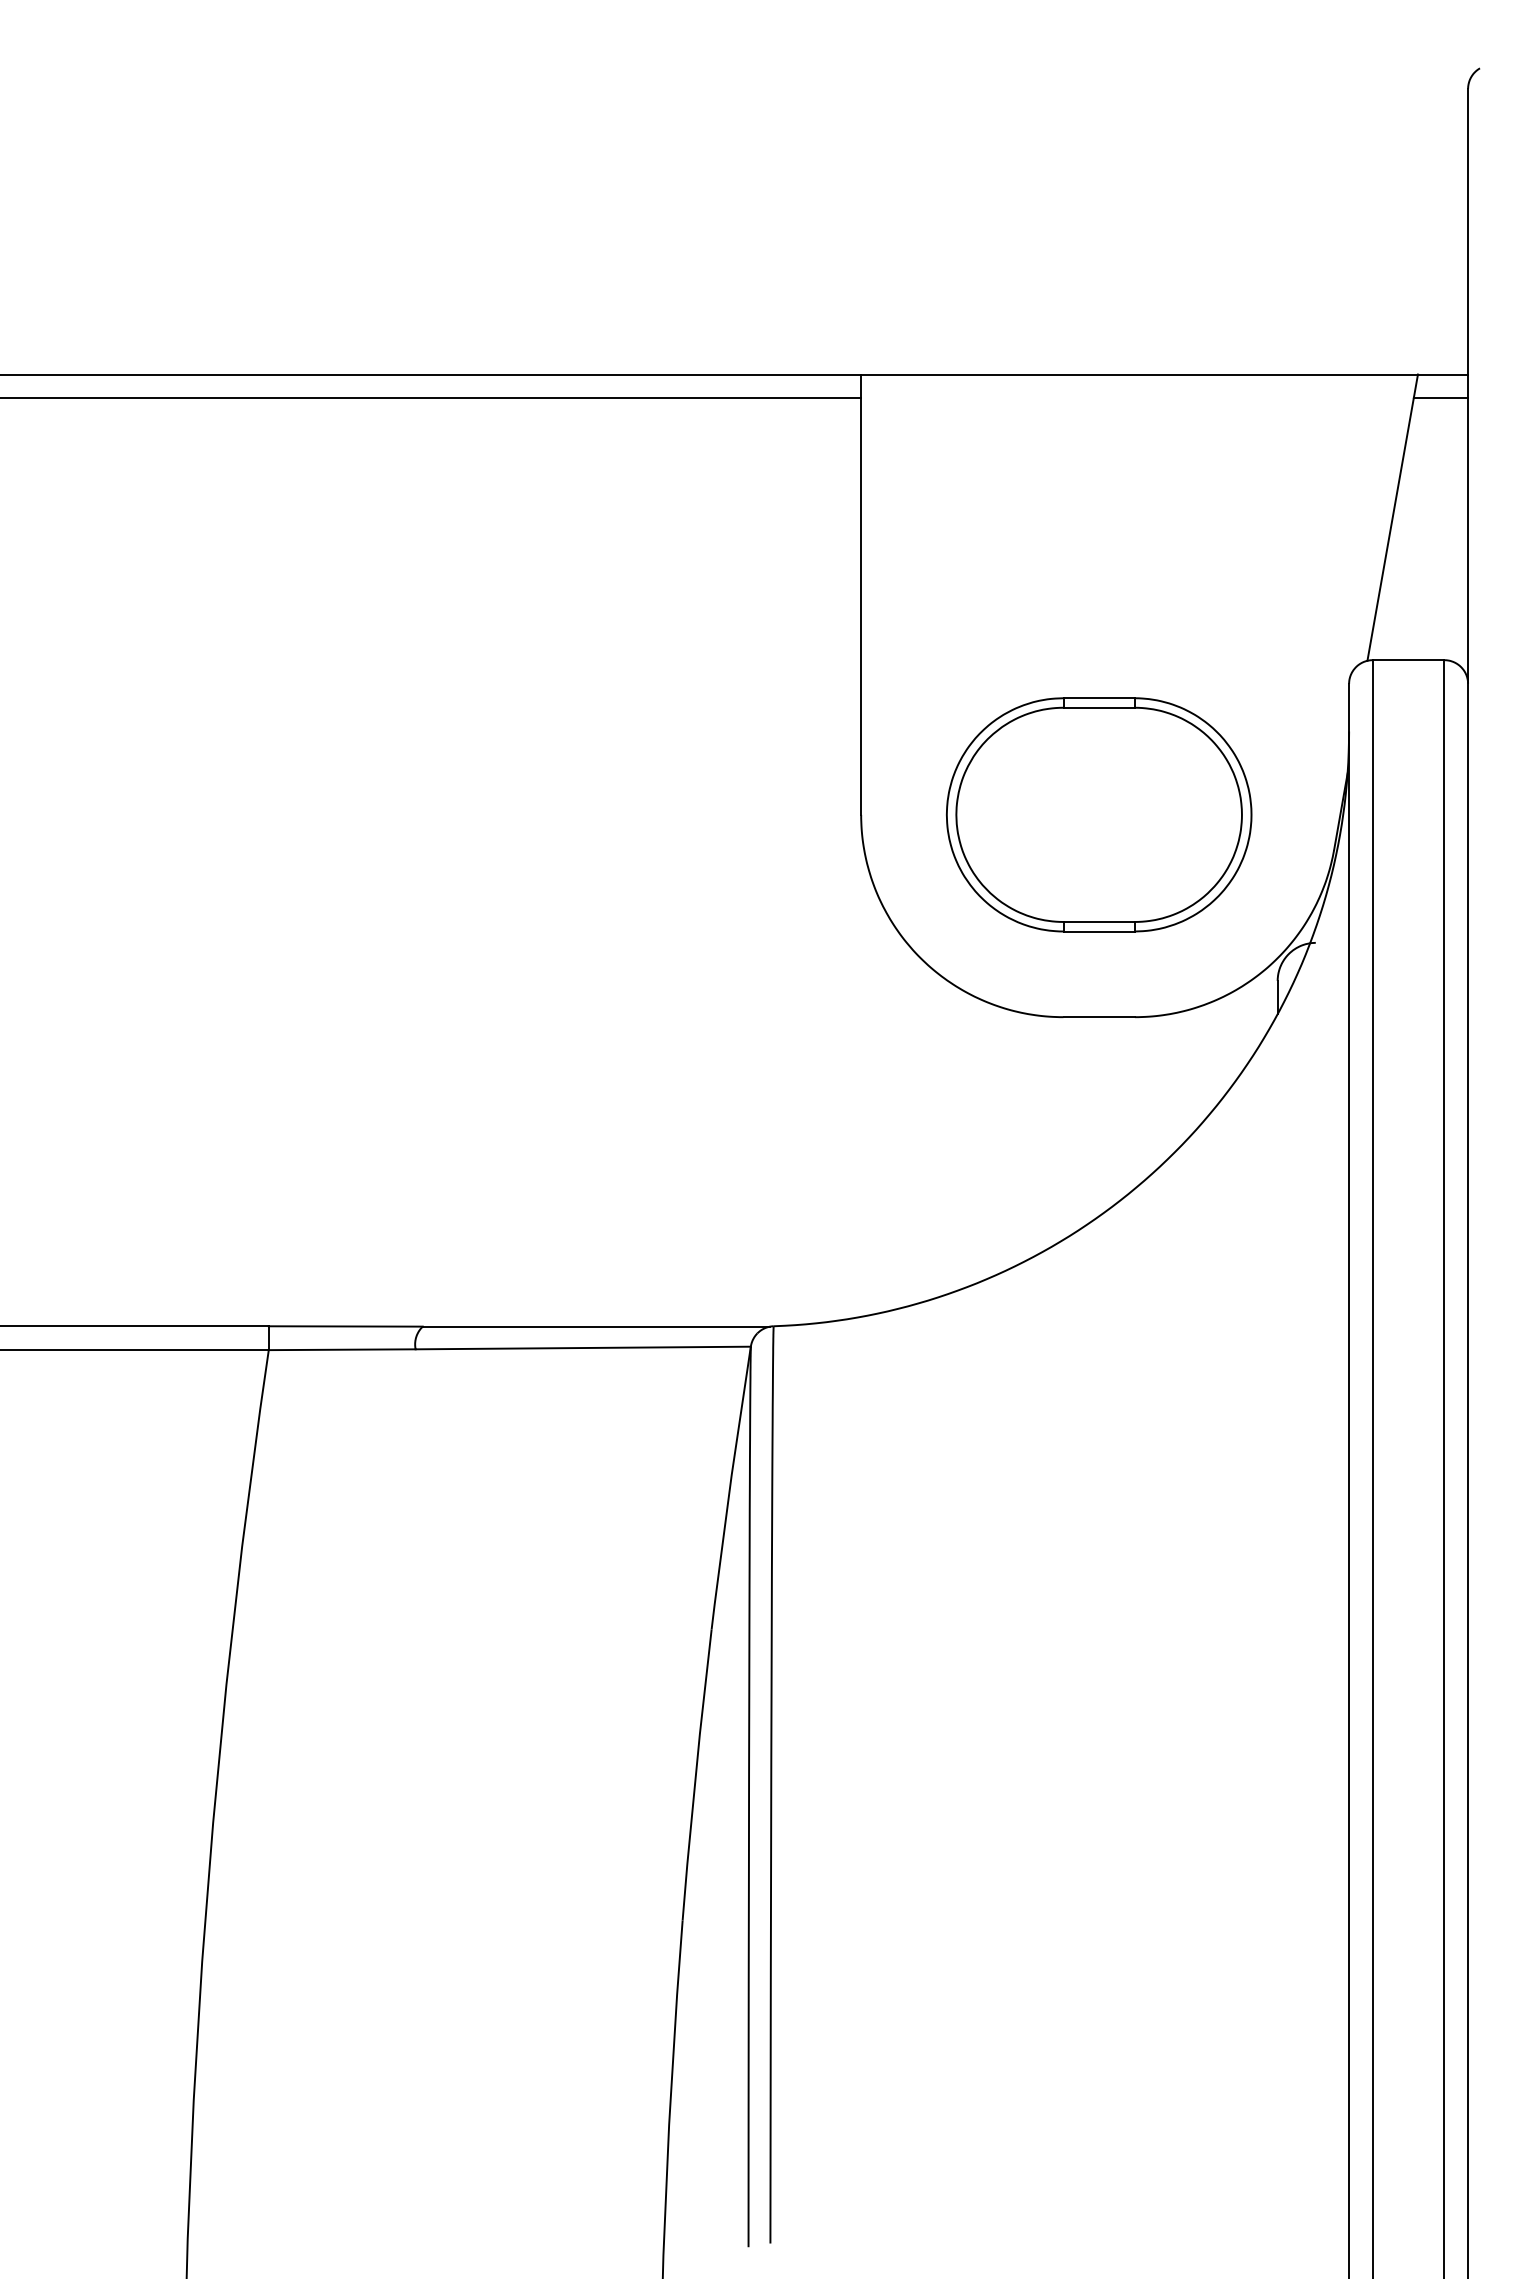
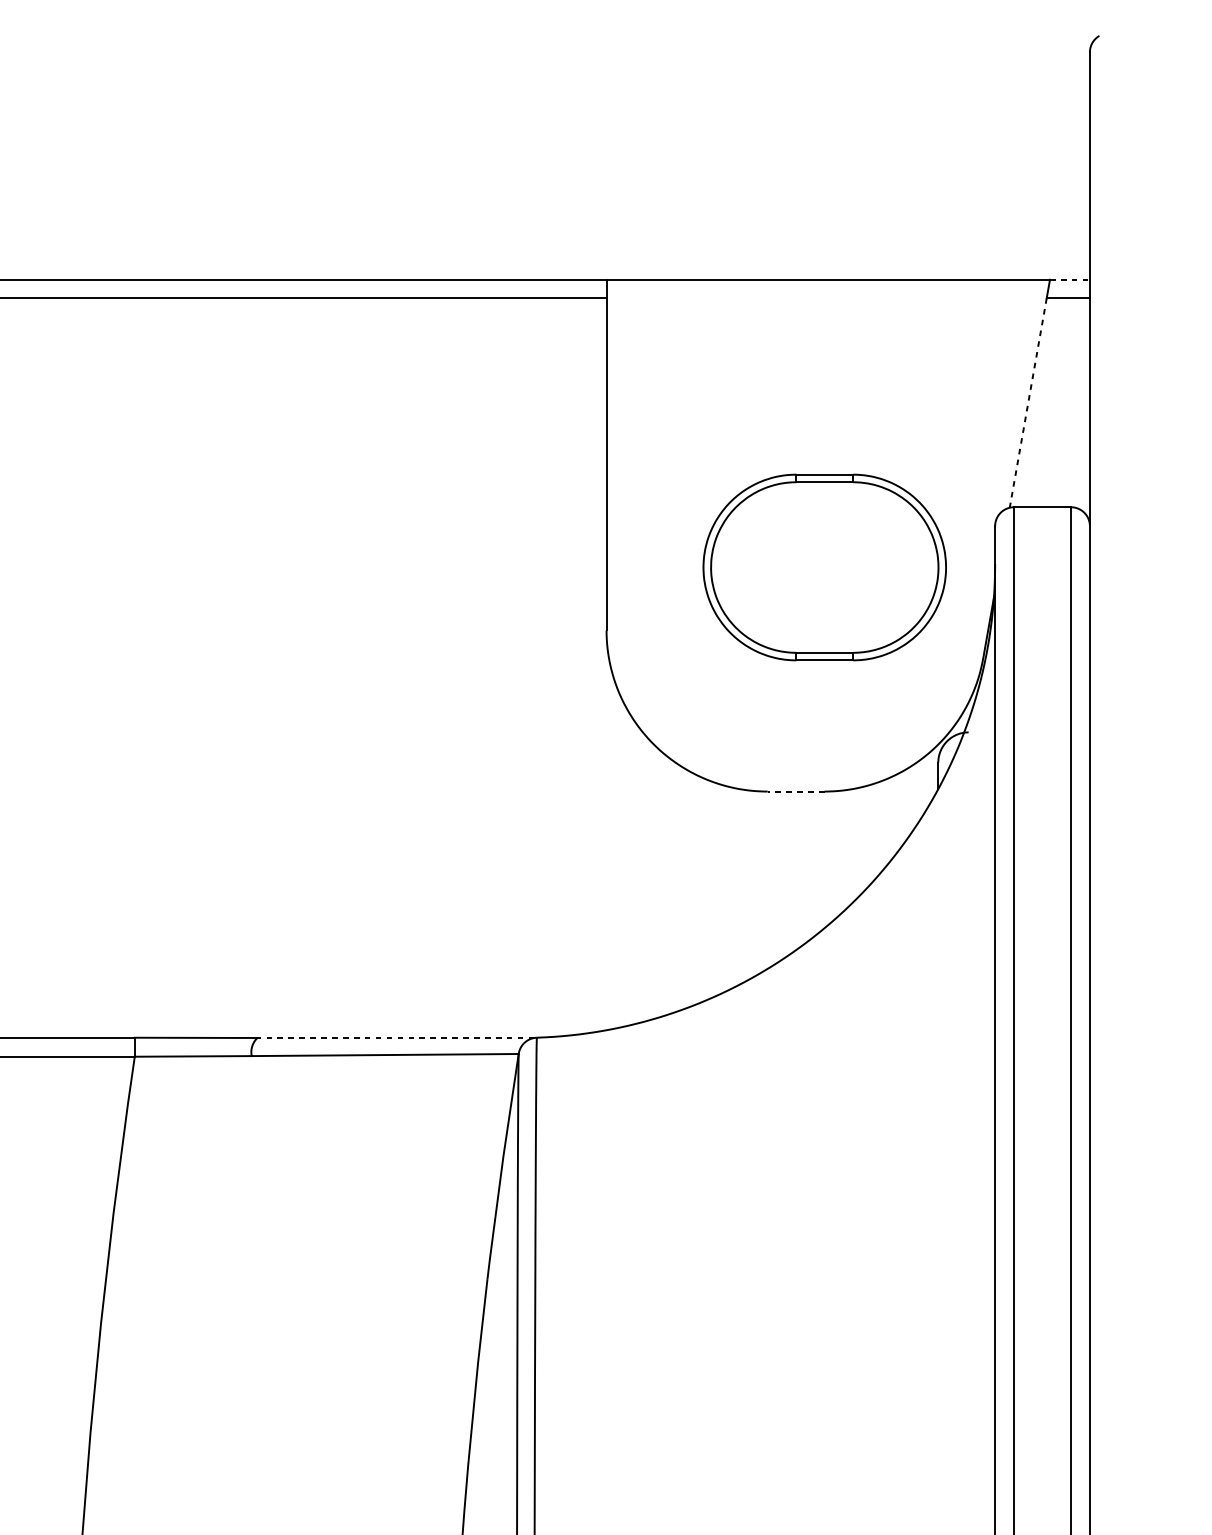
line: (1443, 374) -> (1070, 279), solid -> dashed
line: (1390, 529) -> (1028, 403), solid -> dashed
part: (1099, 814) -> (825, 567), moved
line: (1099, 1017) -> (796, 791), solid -> dashed
line: (596, 1326) -> (395, 1037), solid -> dashed

